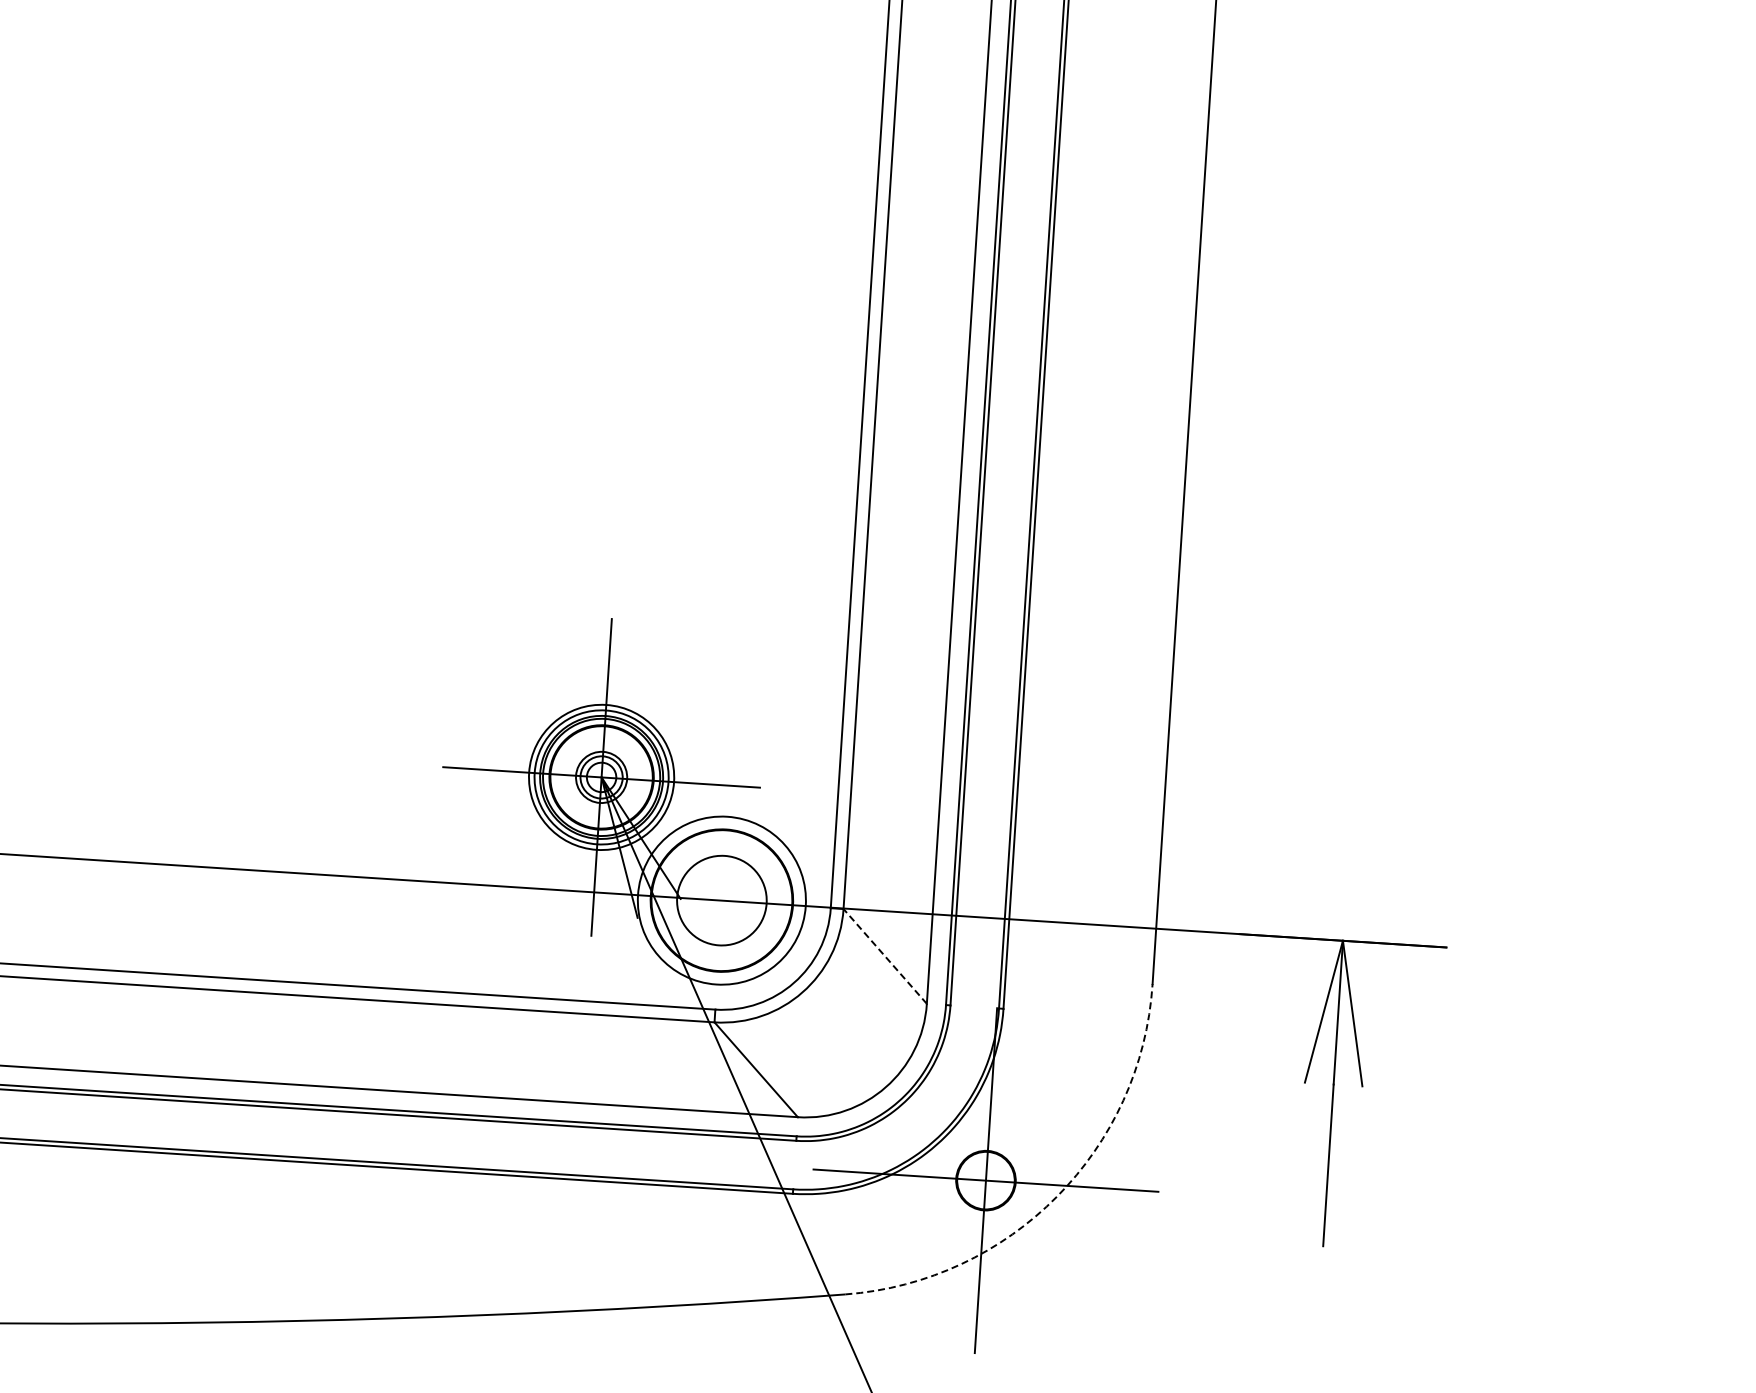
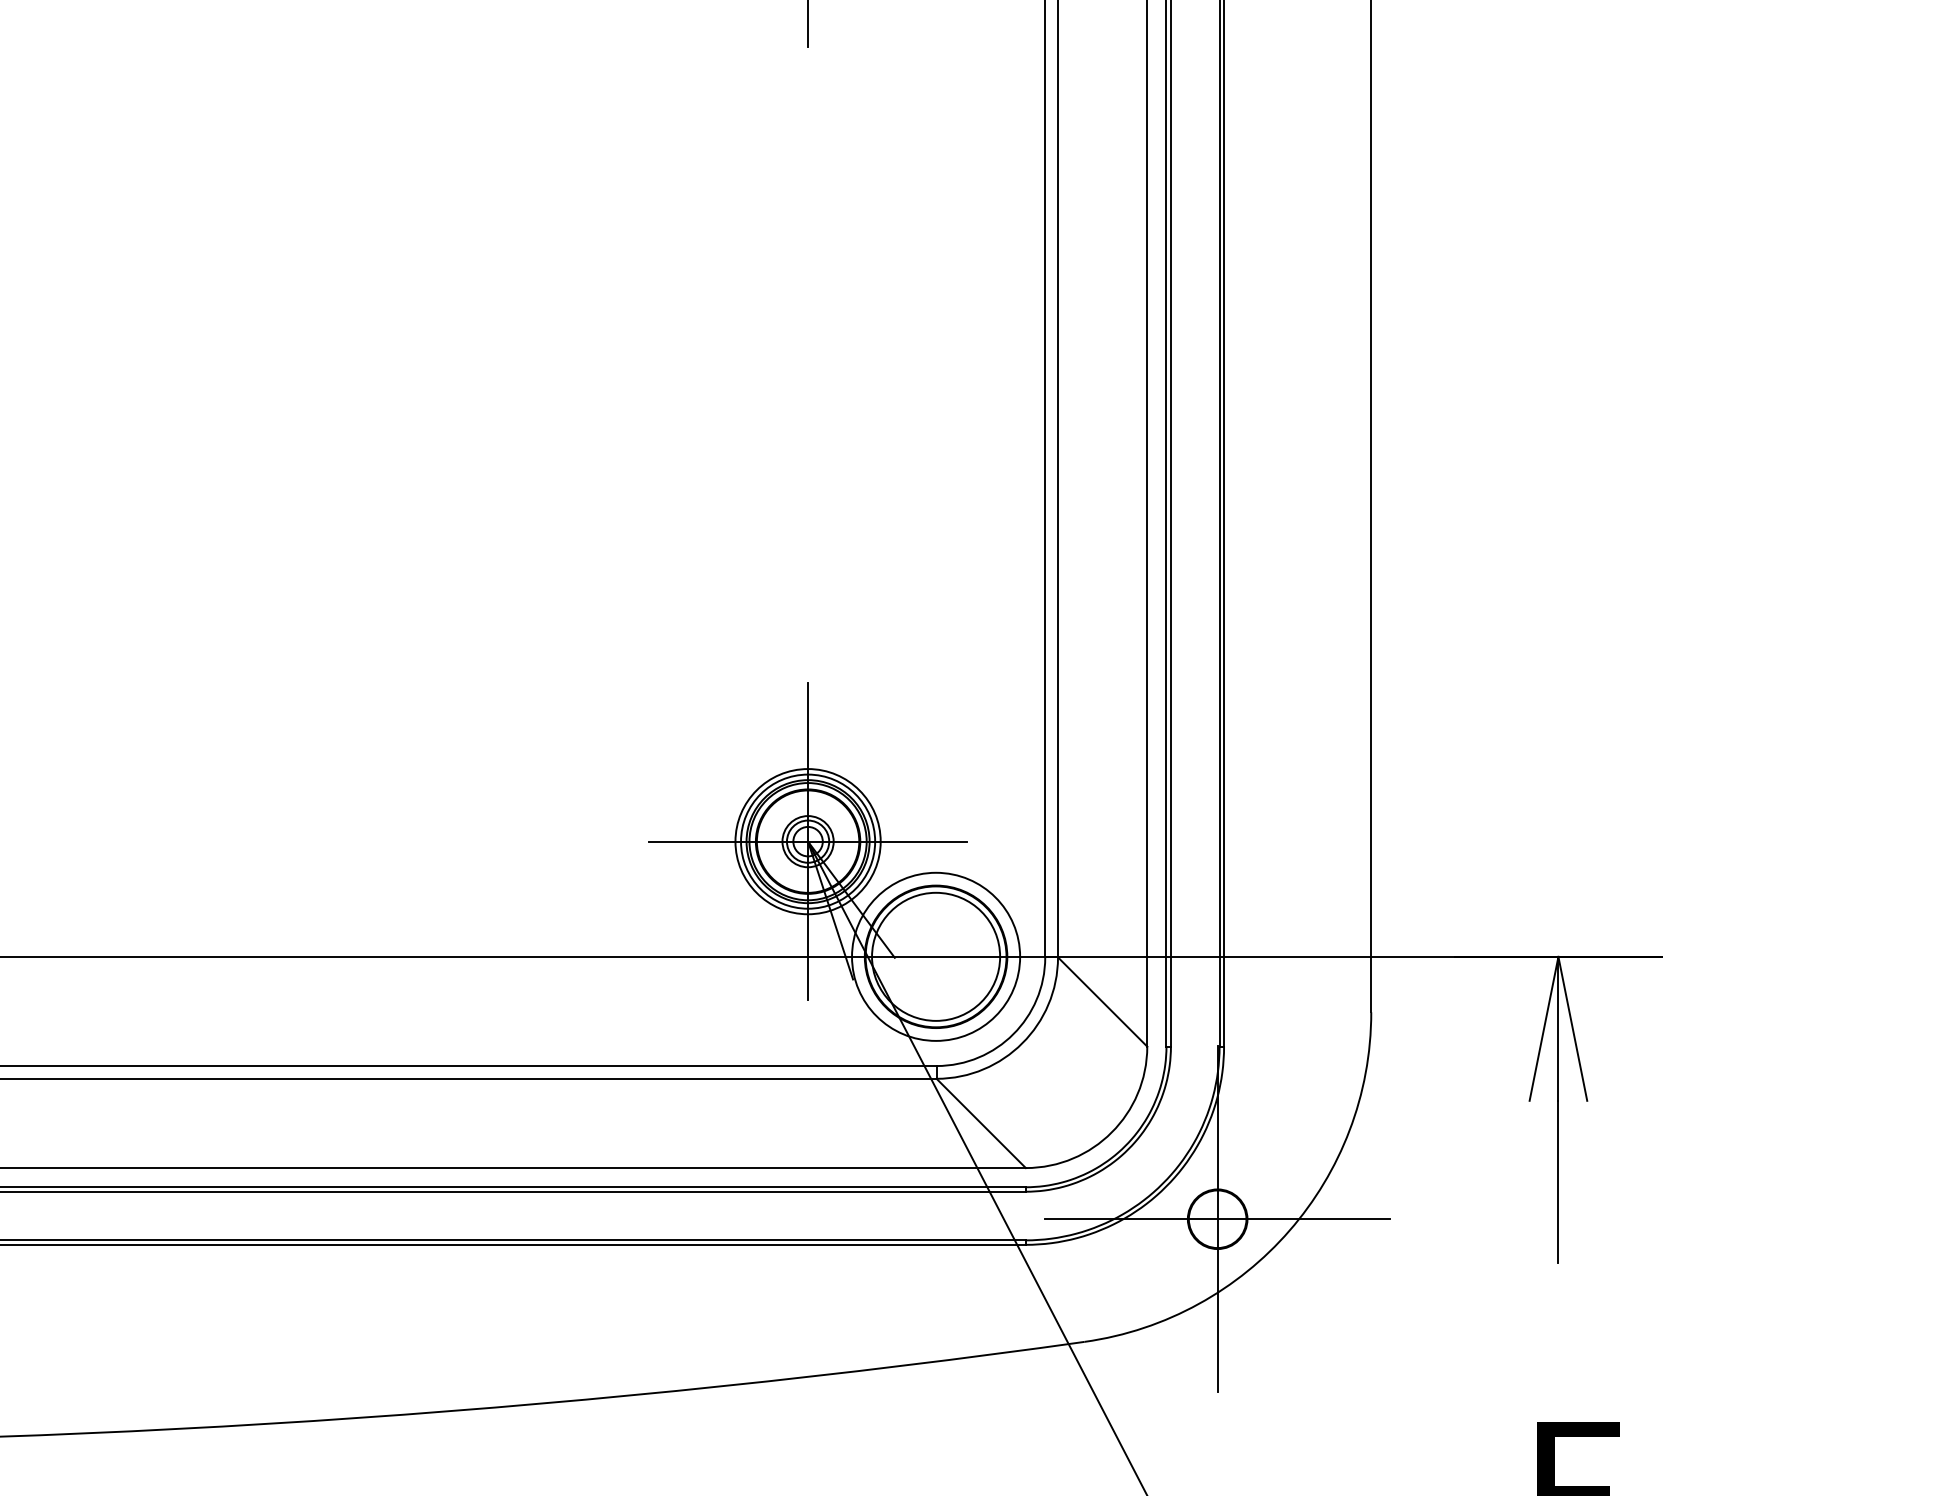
circle: (722, 900) -> (936, 956), size x1.43
line: (885, 955) -> (1102, 1001), dashed -> solid
arc: (1056, 1196) -> (1289, 1230), dashed -> solid

